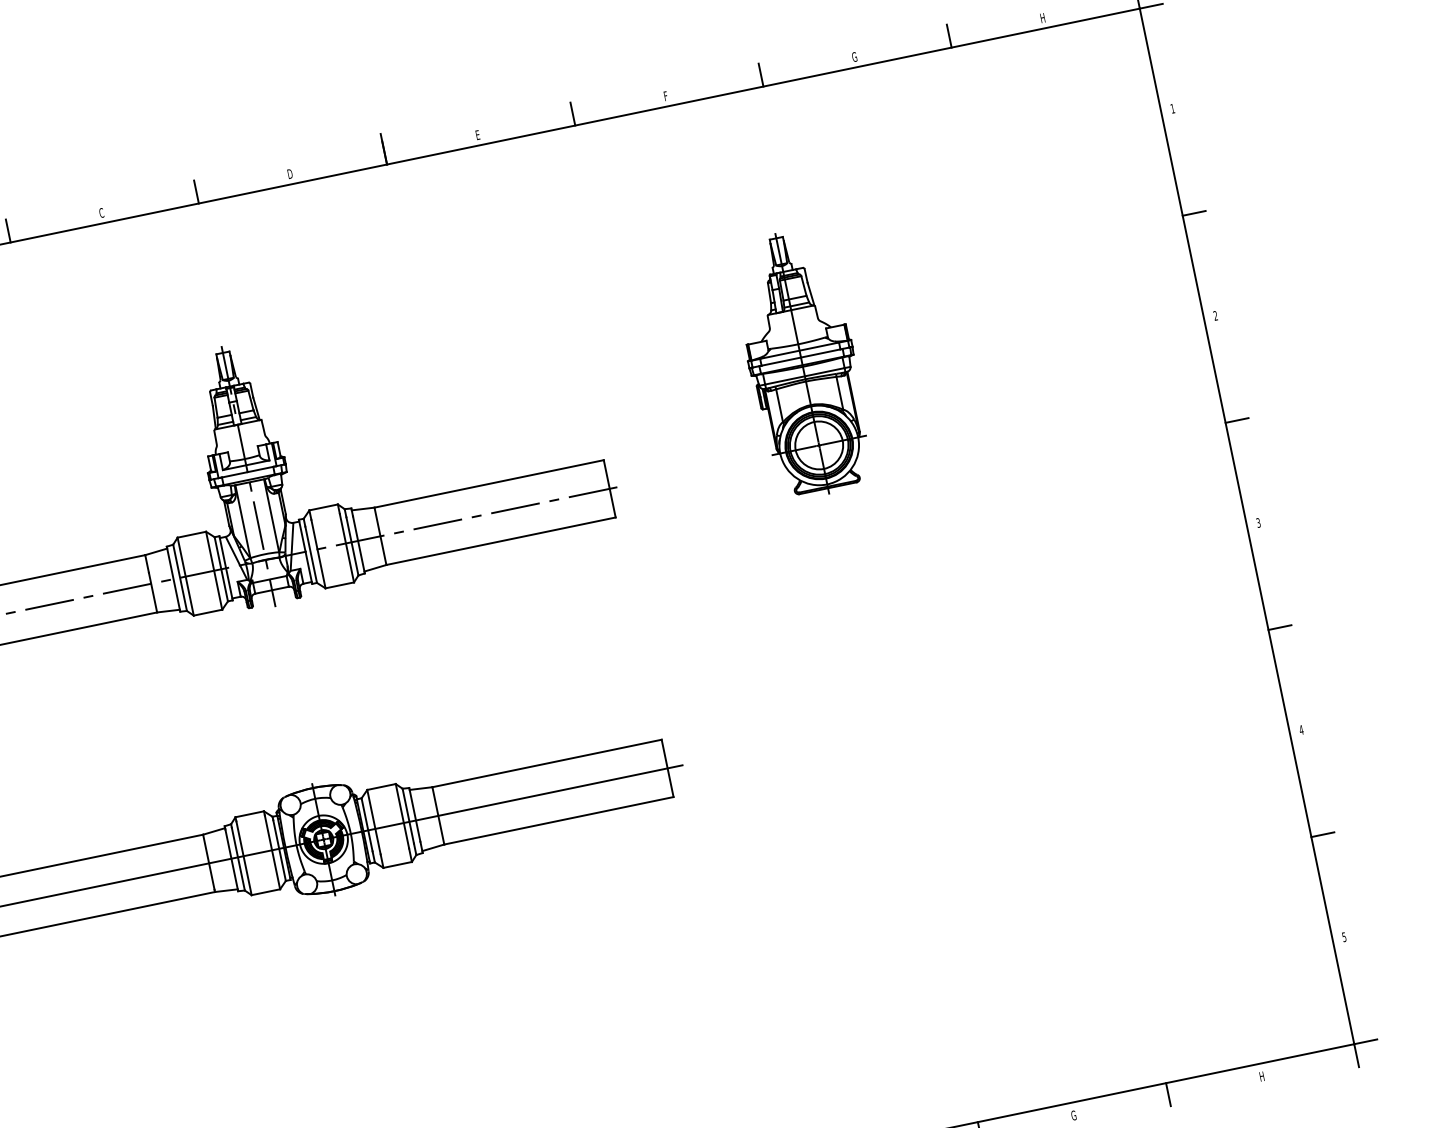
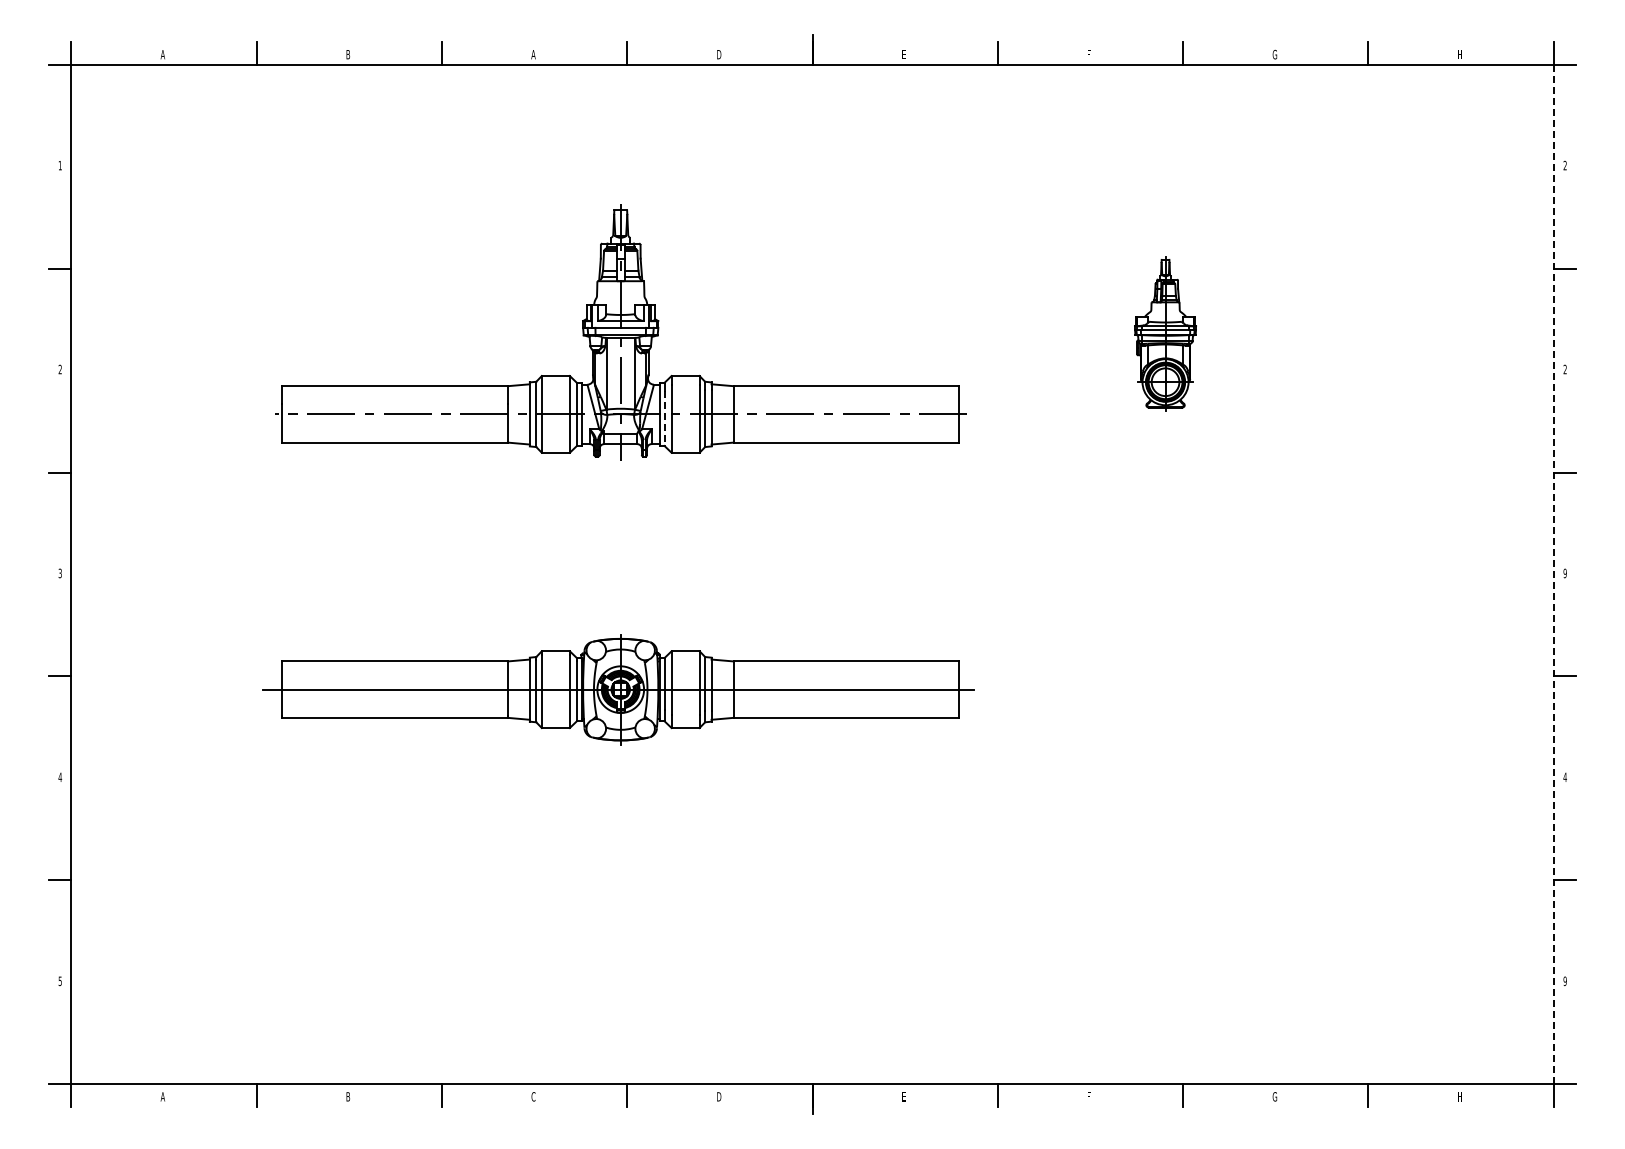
text: (1172, 108) -> (1564, 165), 1 -> 2
text: (101, 212) -> (533, 54), C -> A
part: (802, 363) -> (1165, 333), size x0.6
text: (1257, 522) -> (1564, 572), 3 -> 9
line: (1246, 526) -> (1553, 574), solid -> dashed
line: (311, 555) -> (664, 418), solid -> dashed
text: (1343, 936) -> (1564, 980), 5 -> 9

